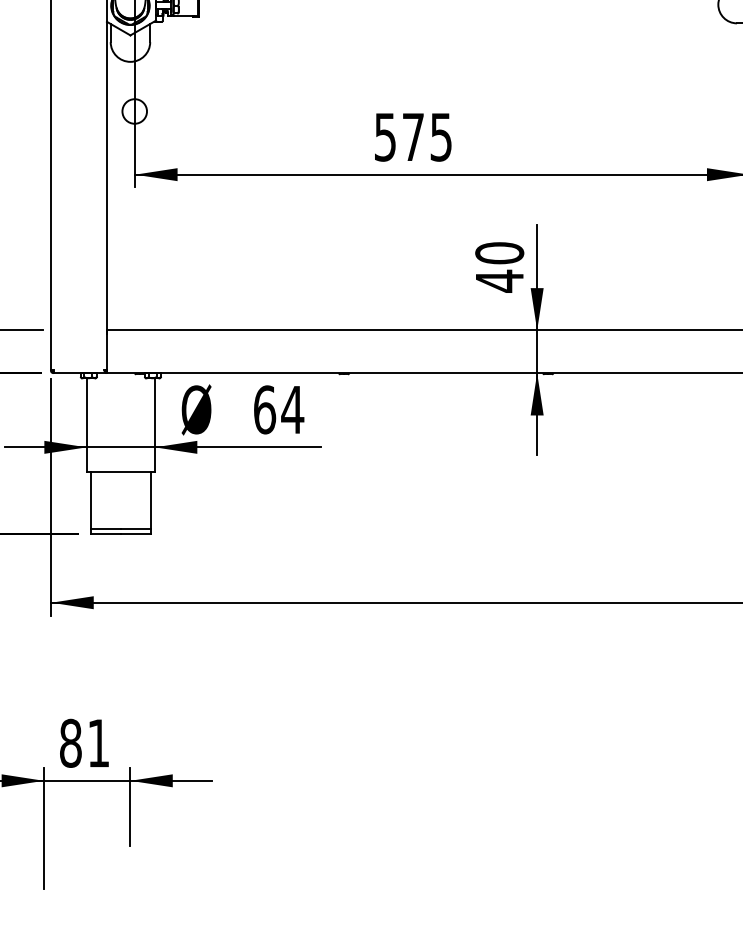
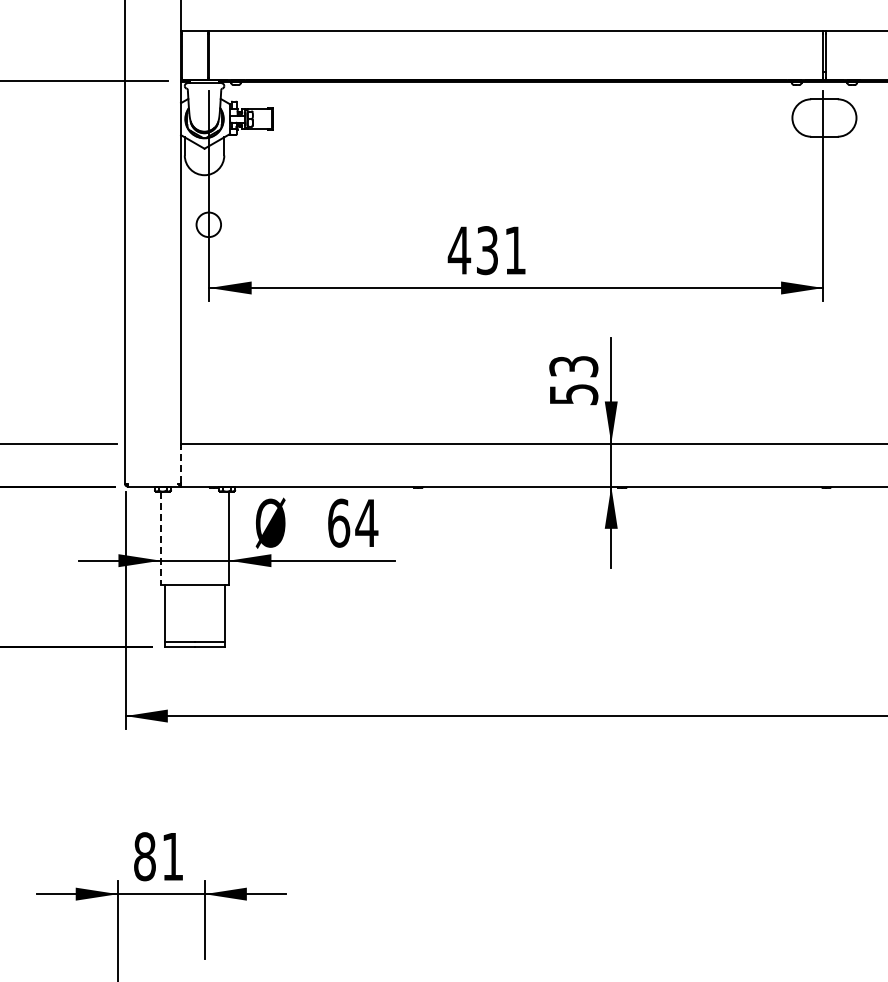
text: (412, 137) -> (486, 250), 575 -> 431
text: (499, 267) -> (573, 380), 40 -> 53
line: (107, 351) -> (181, 464), solid -> dashed
line: (86, 425) -> (160, 538), solid -> dashed

